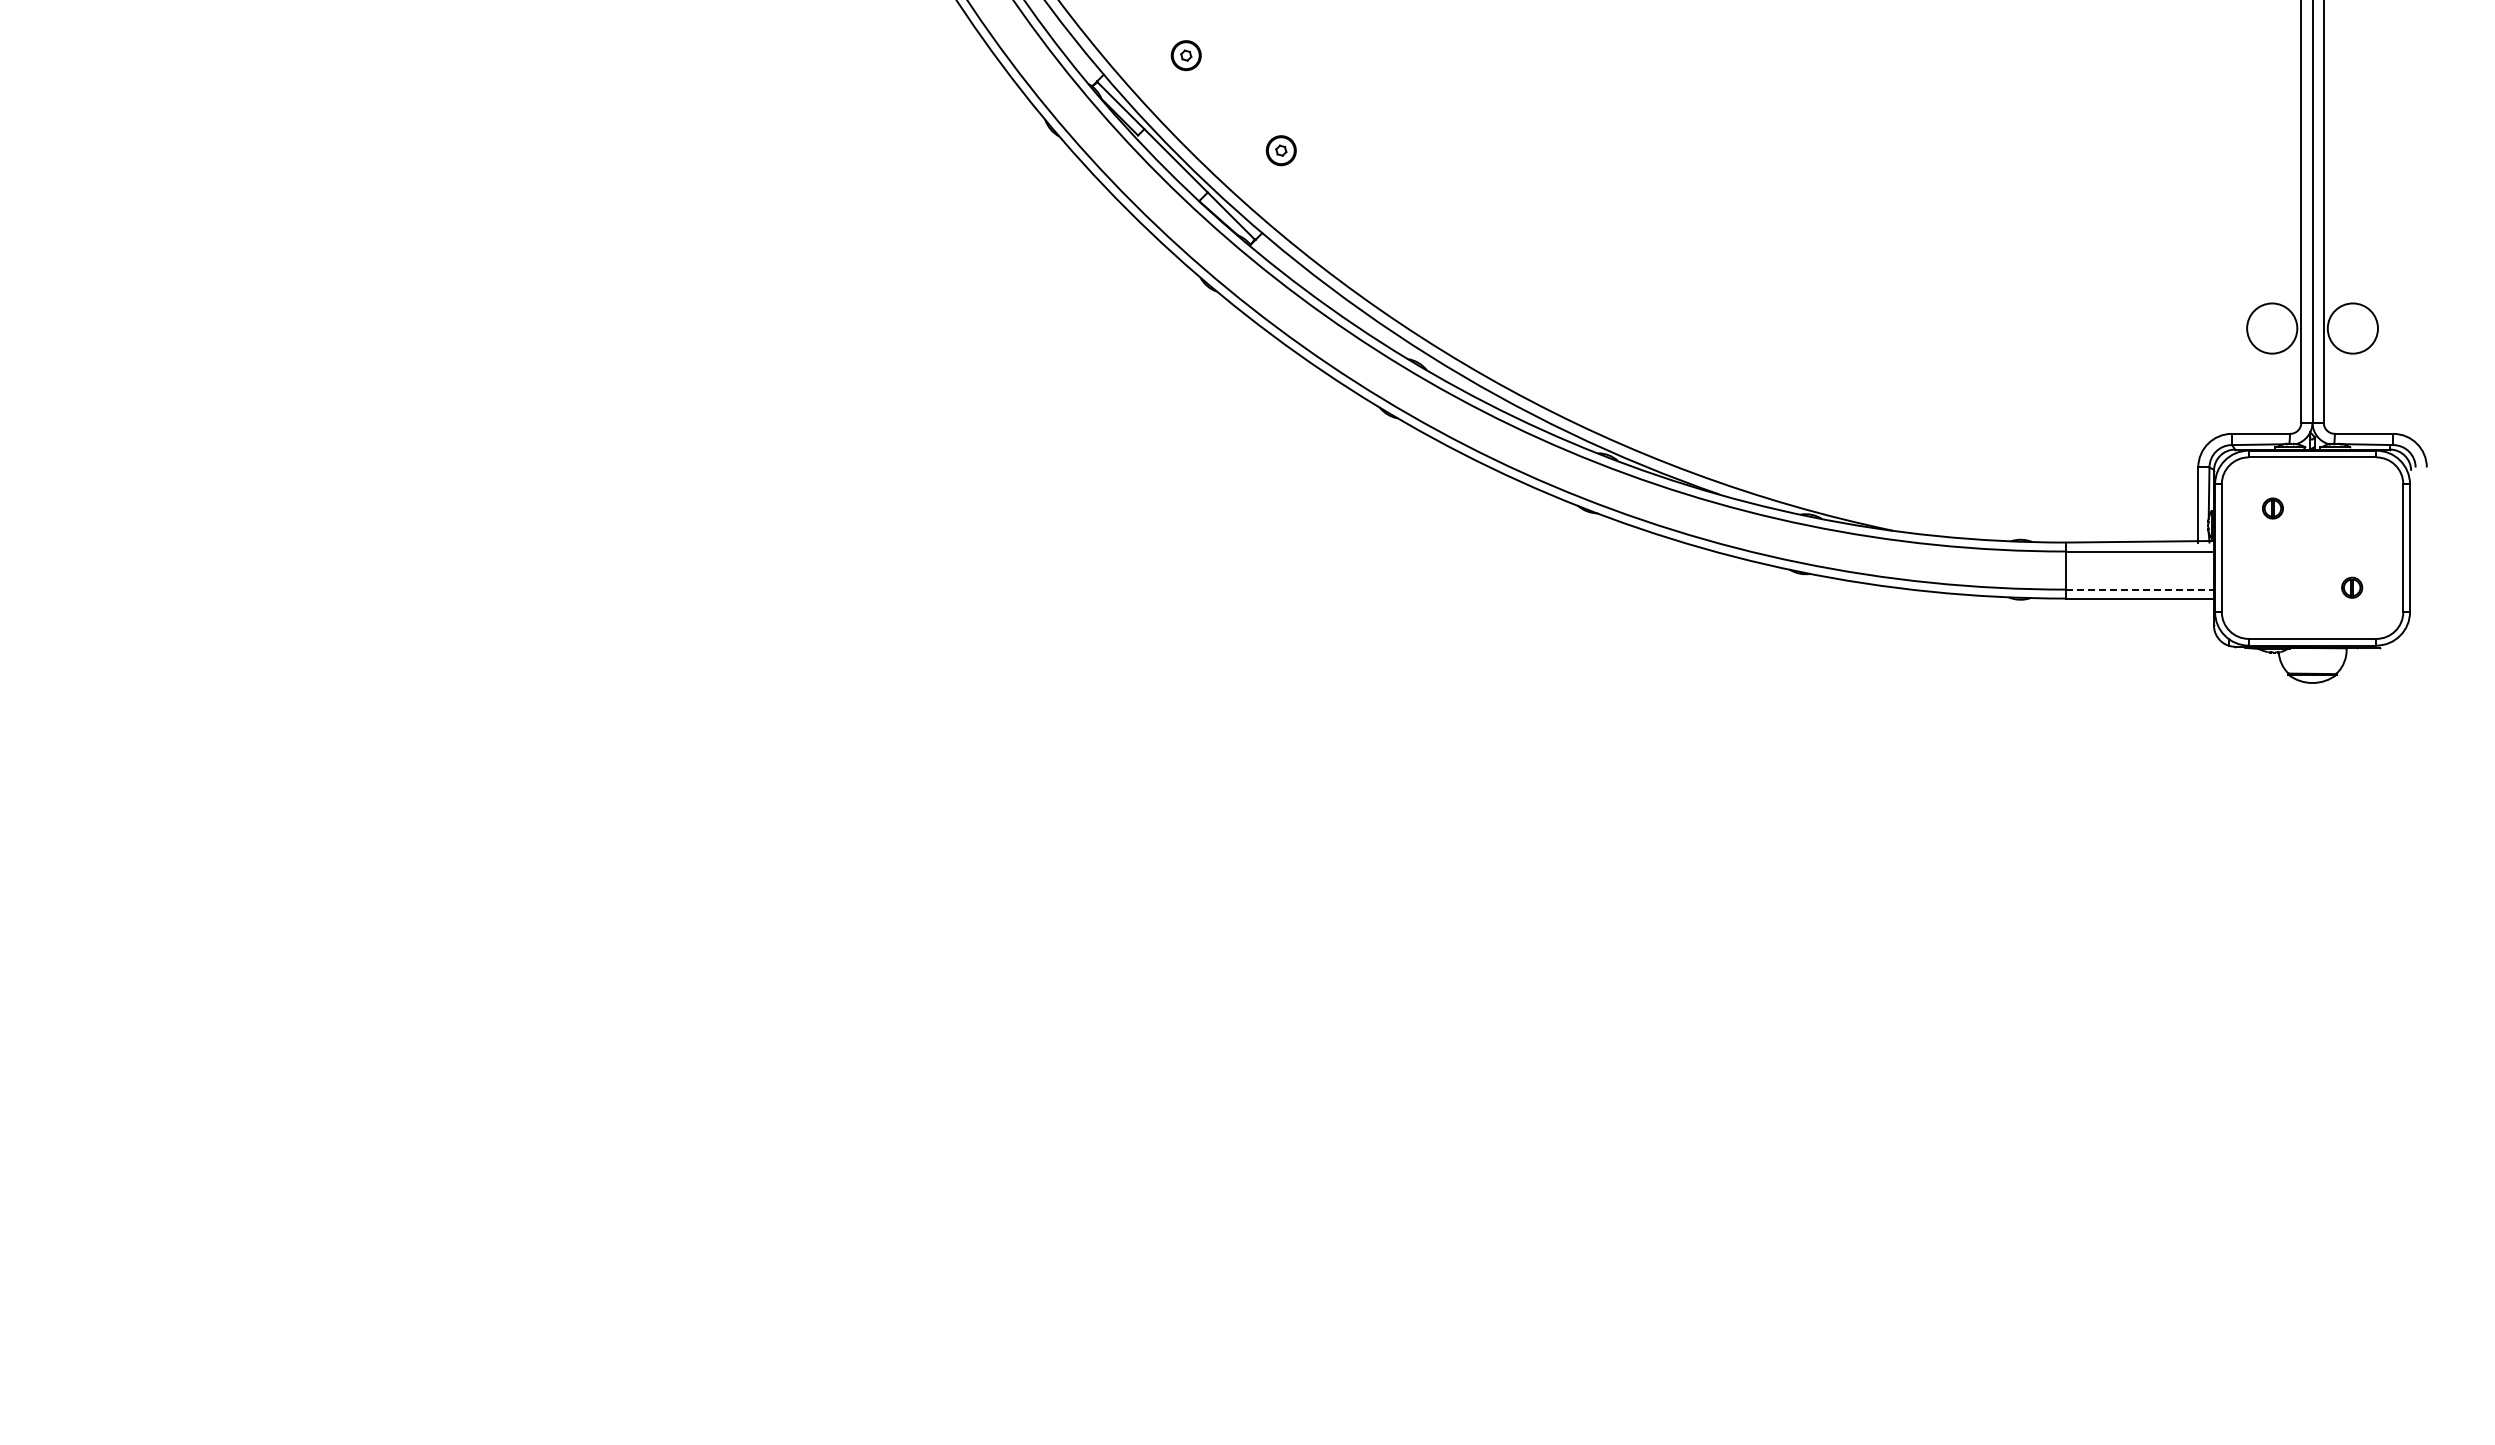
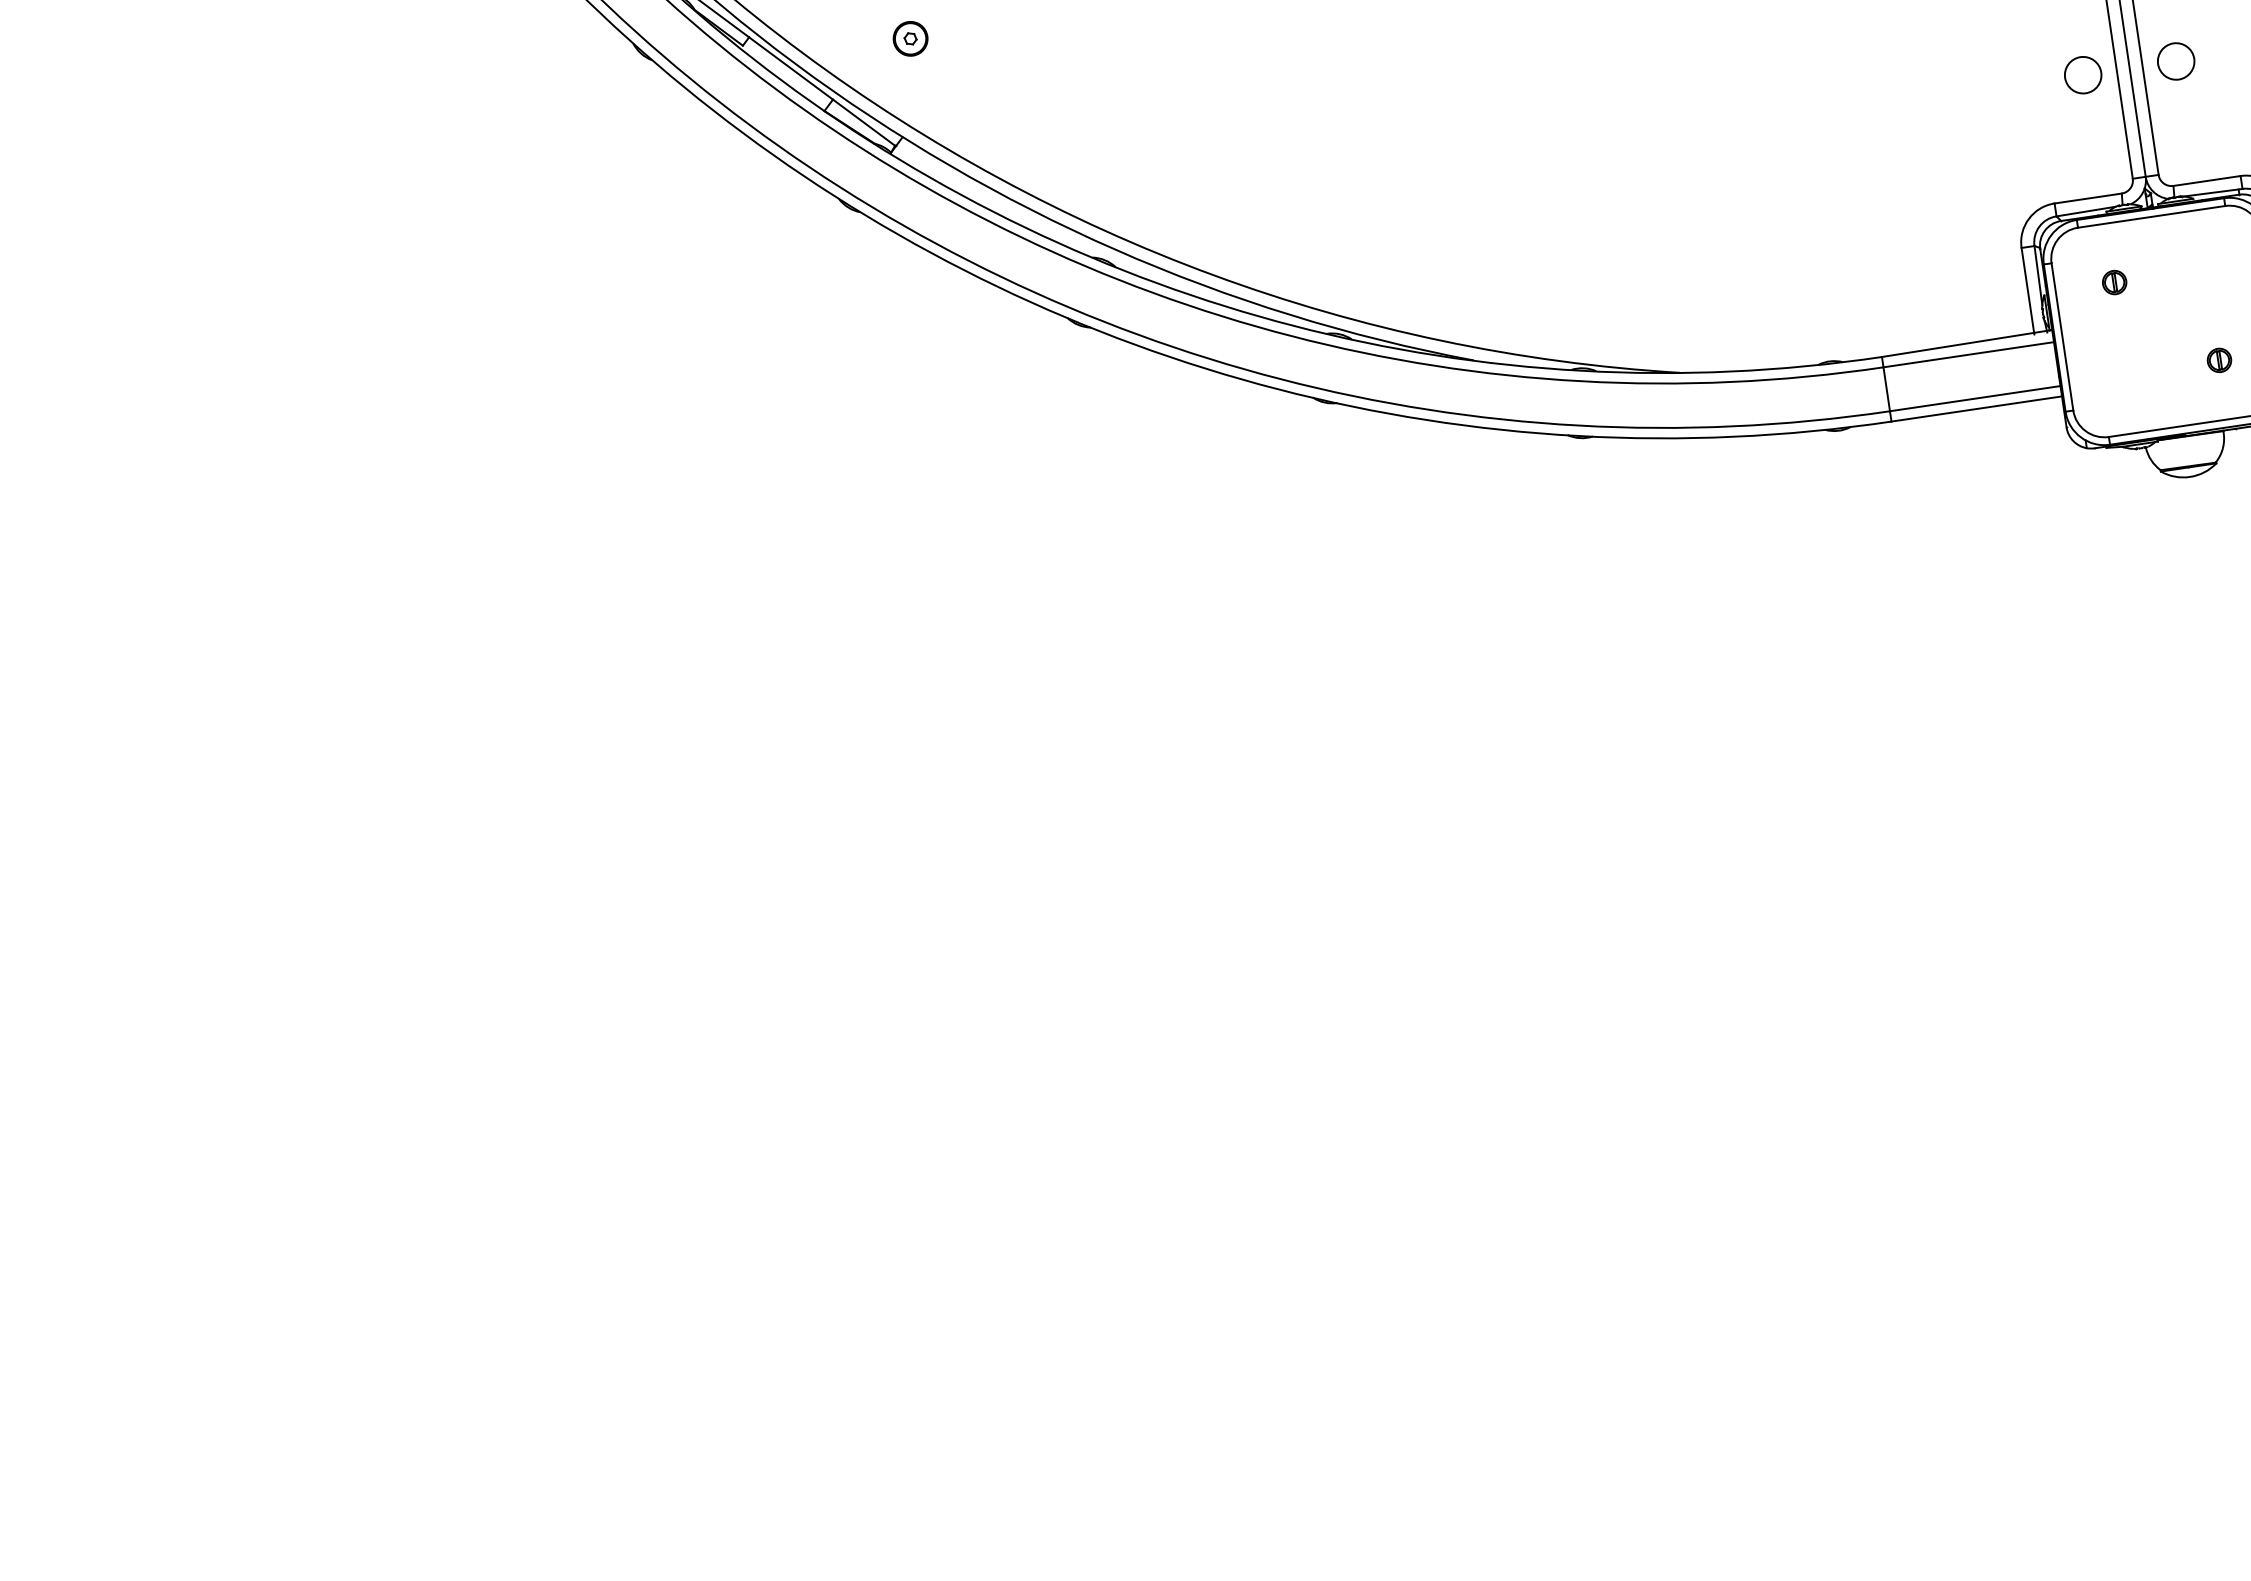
circle: (2271, 328) -> (2082, 75), size x0.62
circle: (2352, 328) -> (2175, 61), size x0.62
line: (2140, 589) -> (1975, 398), dashed -> solid

